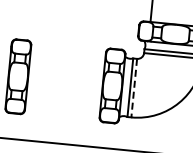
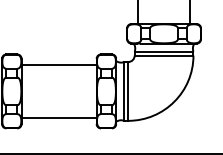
line: (67, 55) -> (58, 65), added
line: (134, 88) -> (128, 91), dashed -> solid
line: (62, 107) -> (58, 117), added

